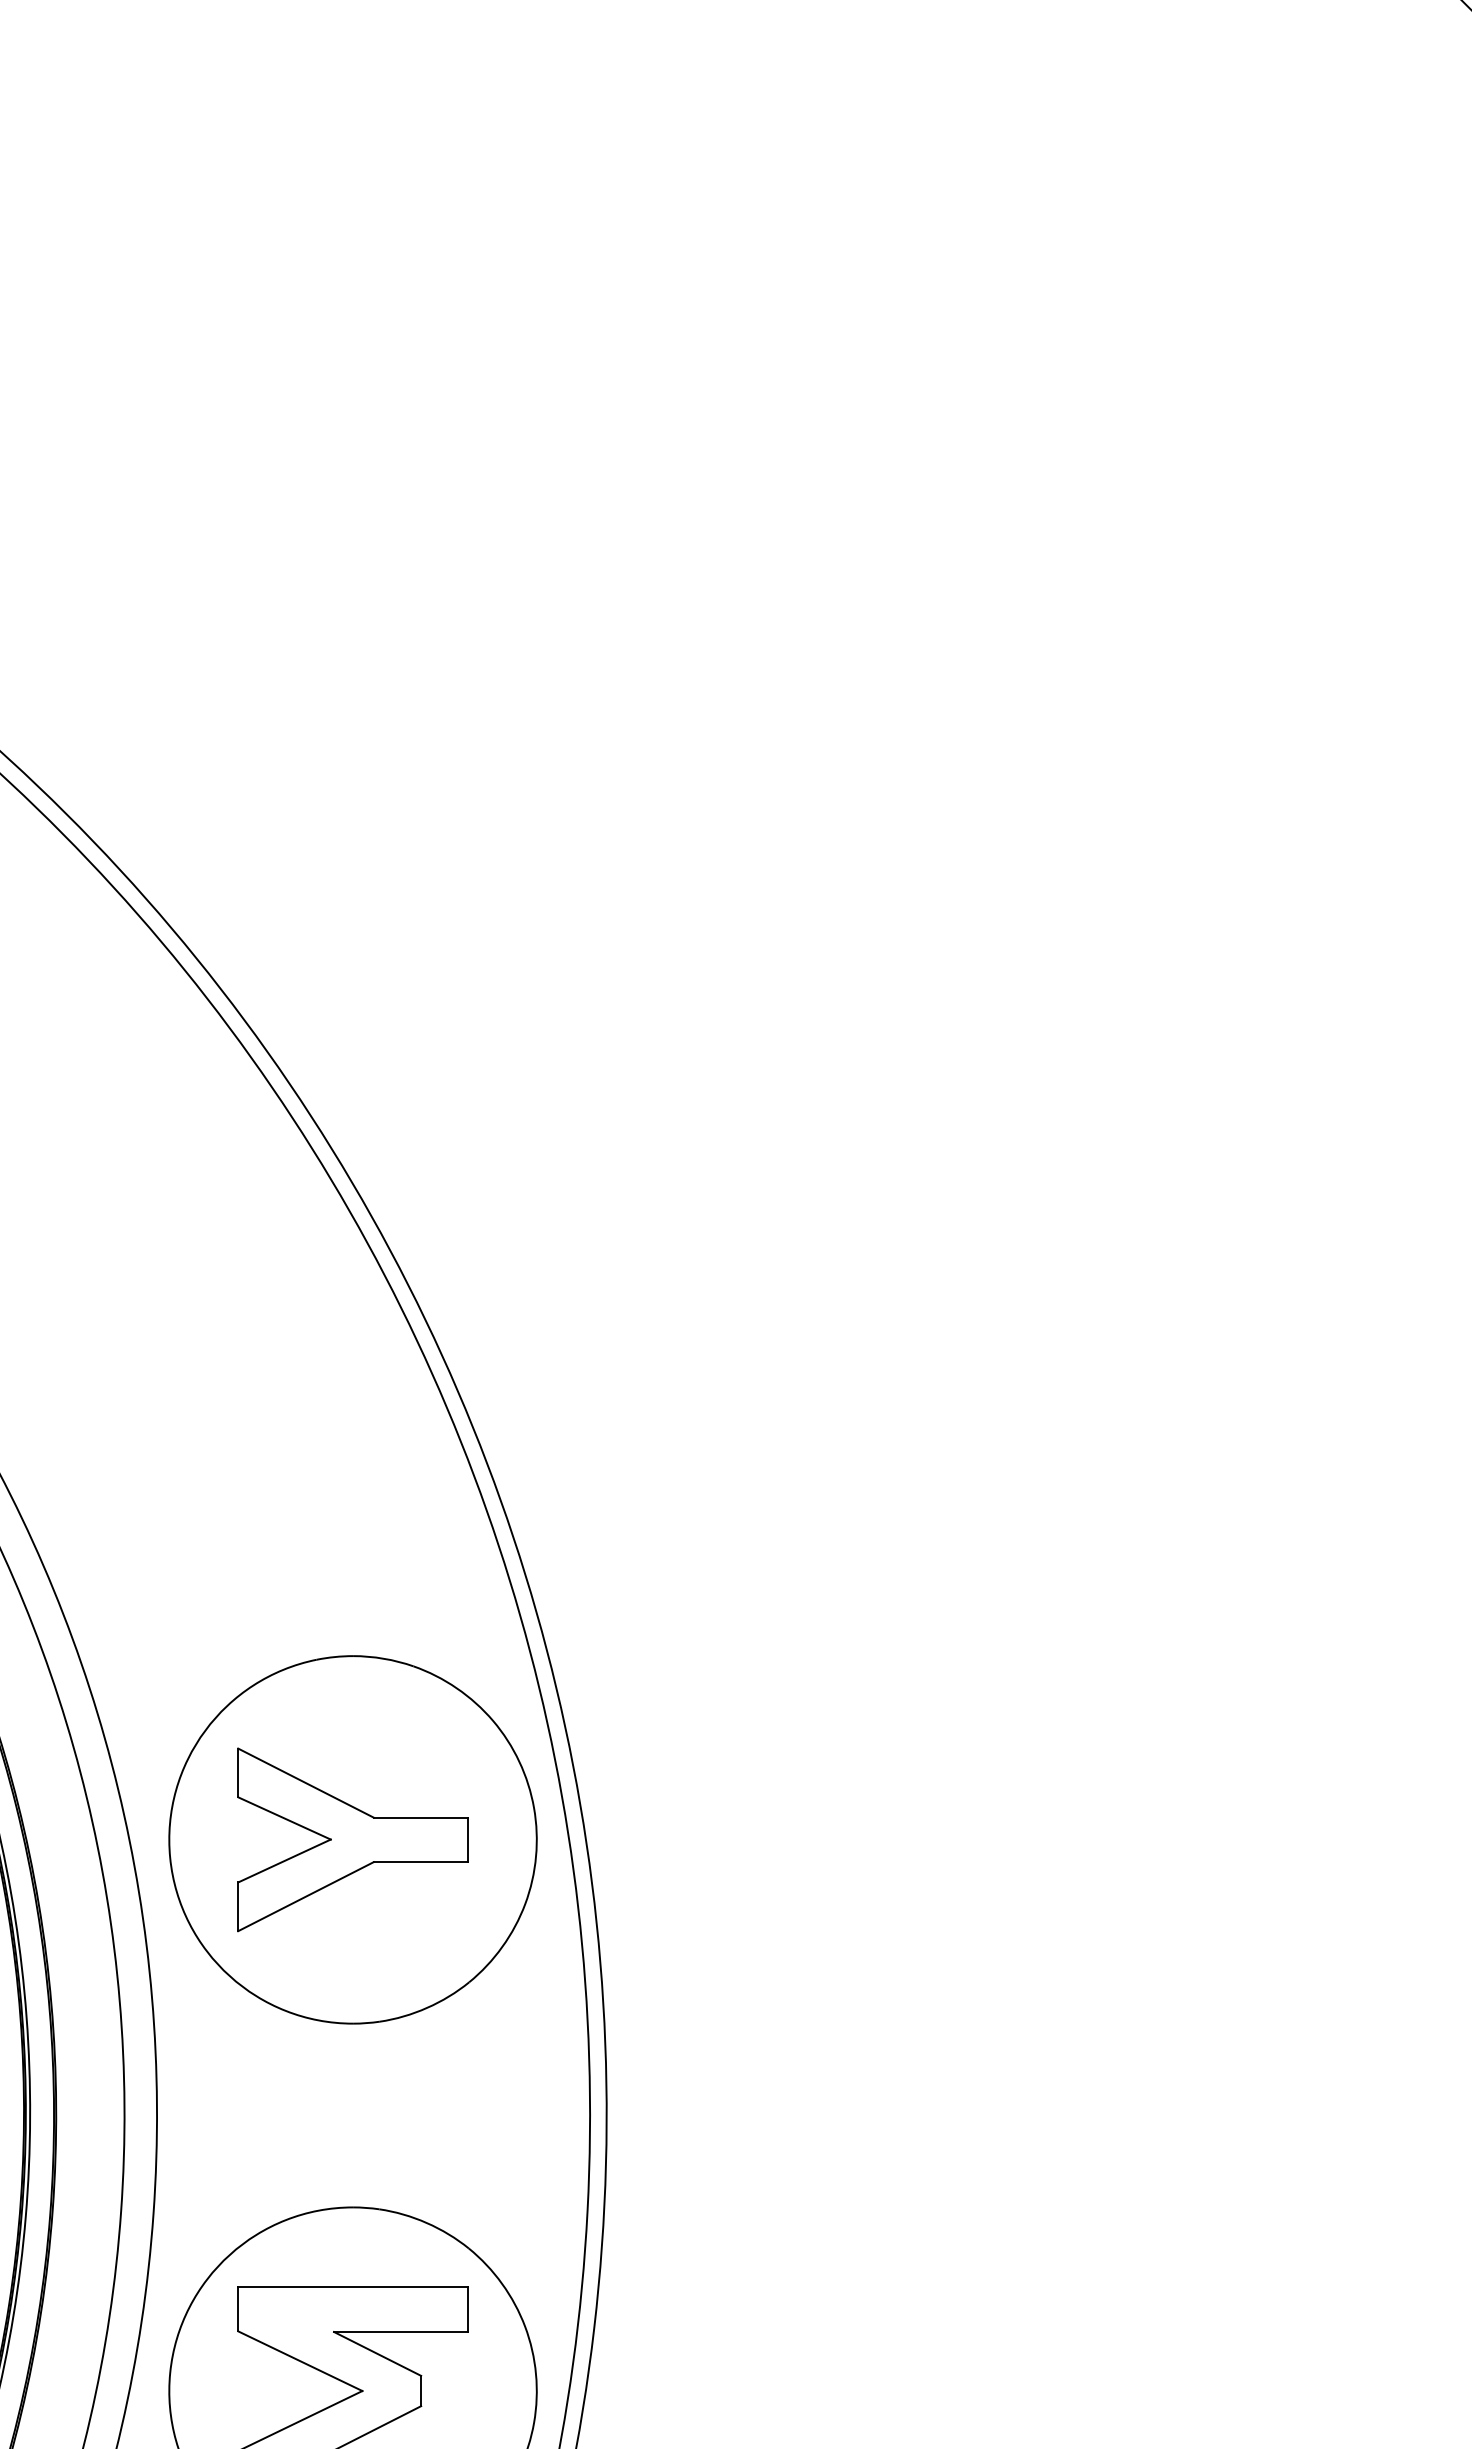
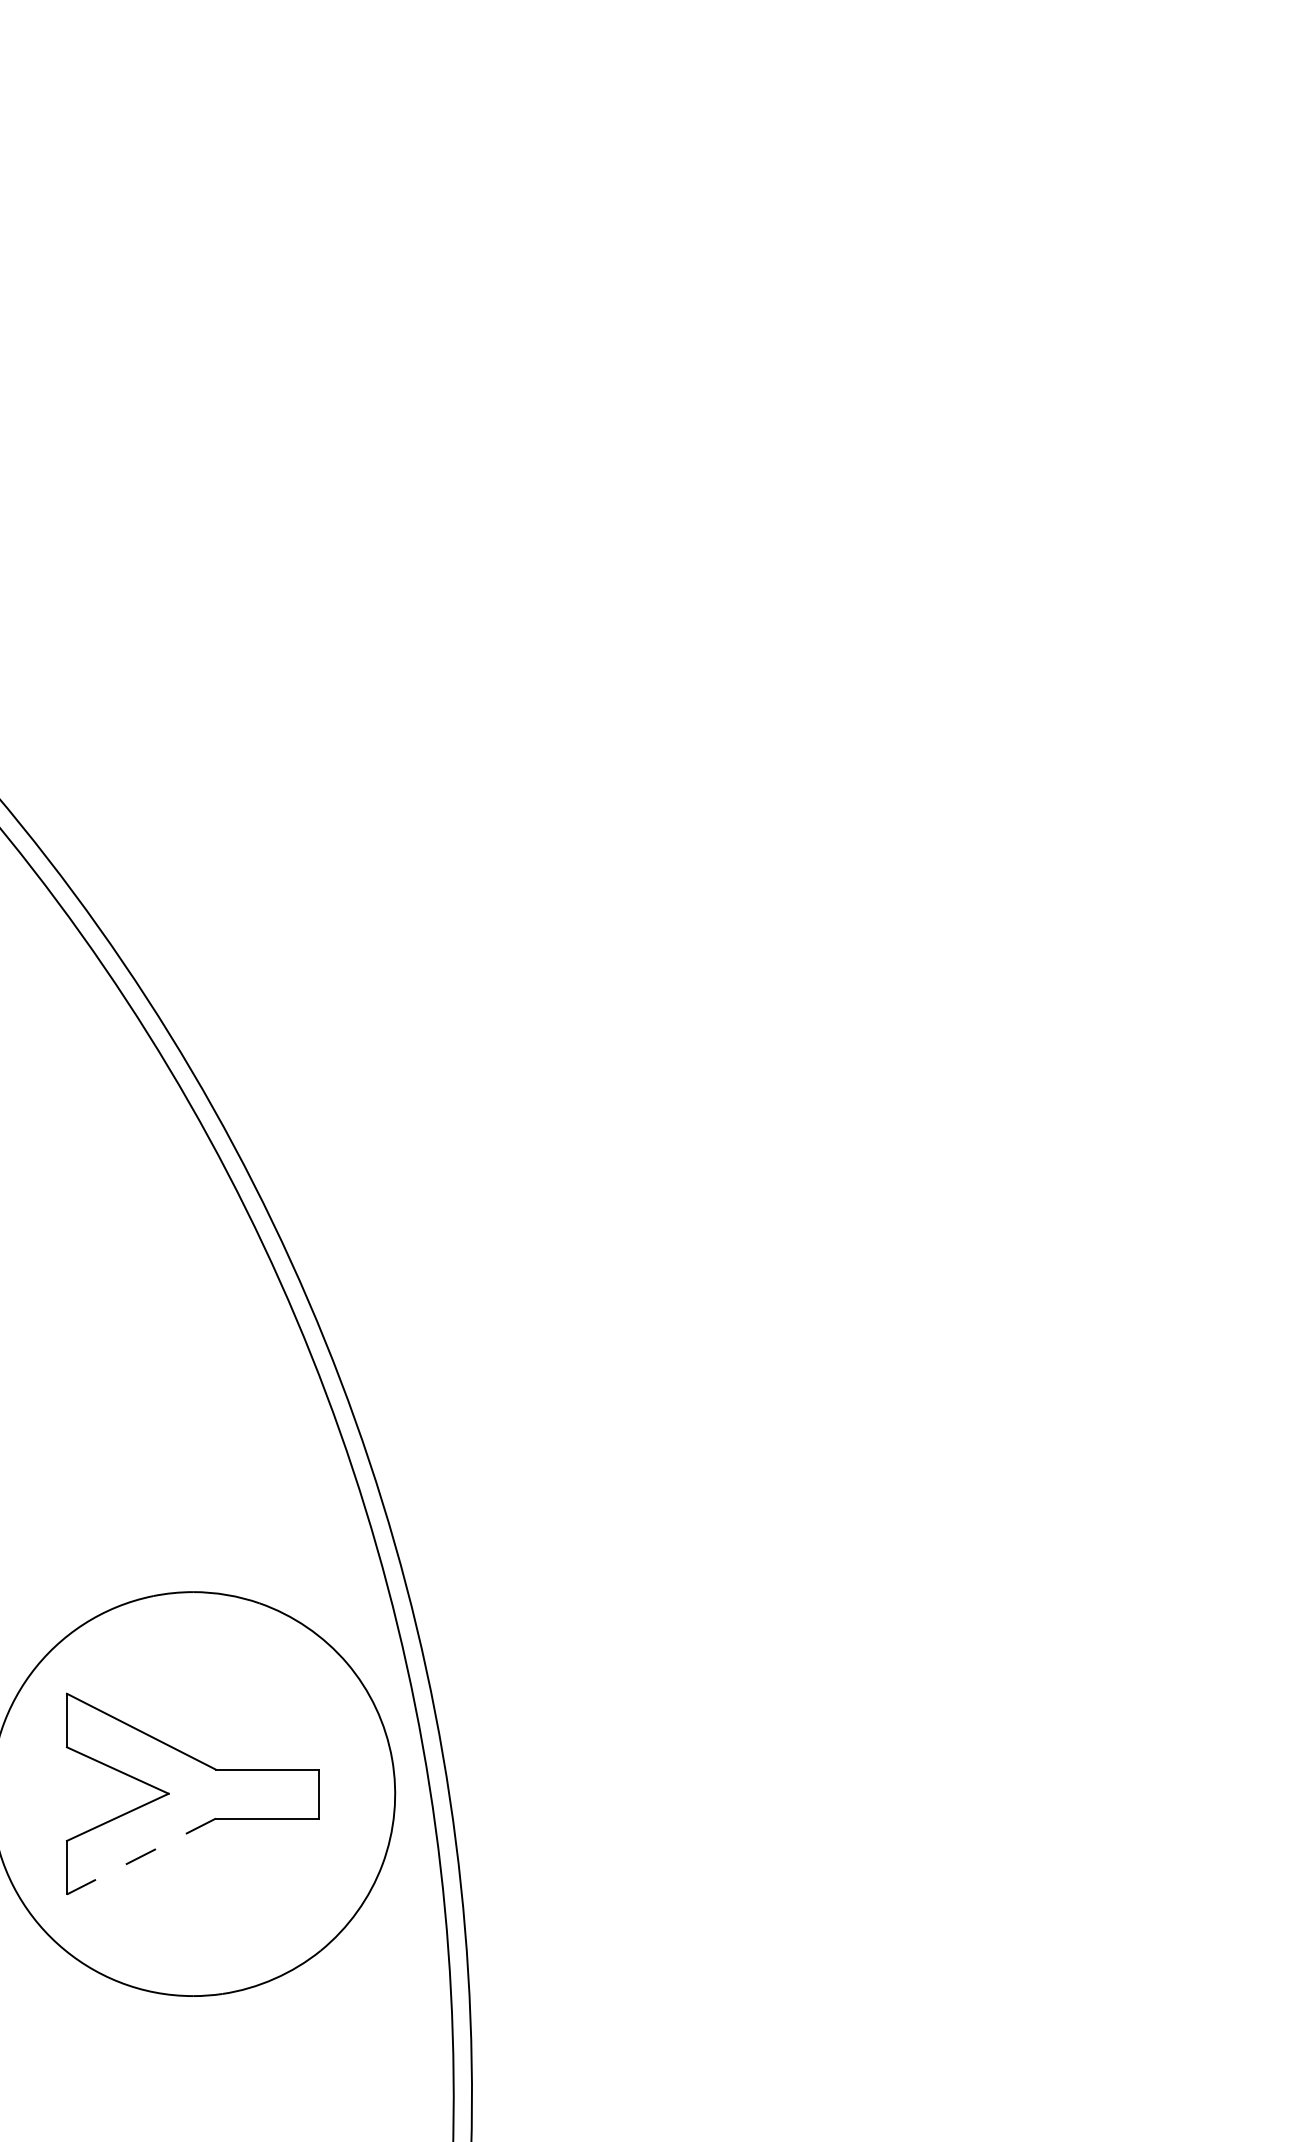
line: (305, 1896) -> (140, 1856), solid -> dashed

